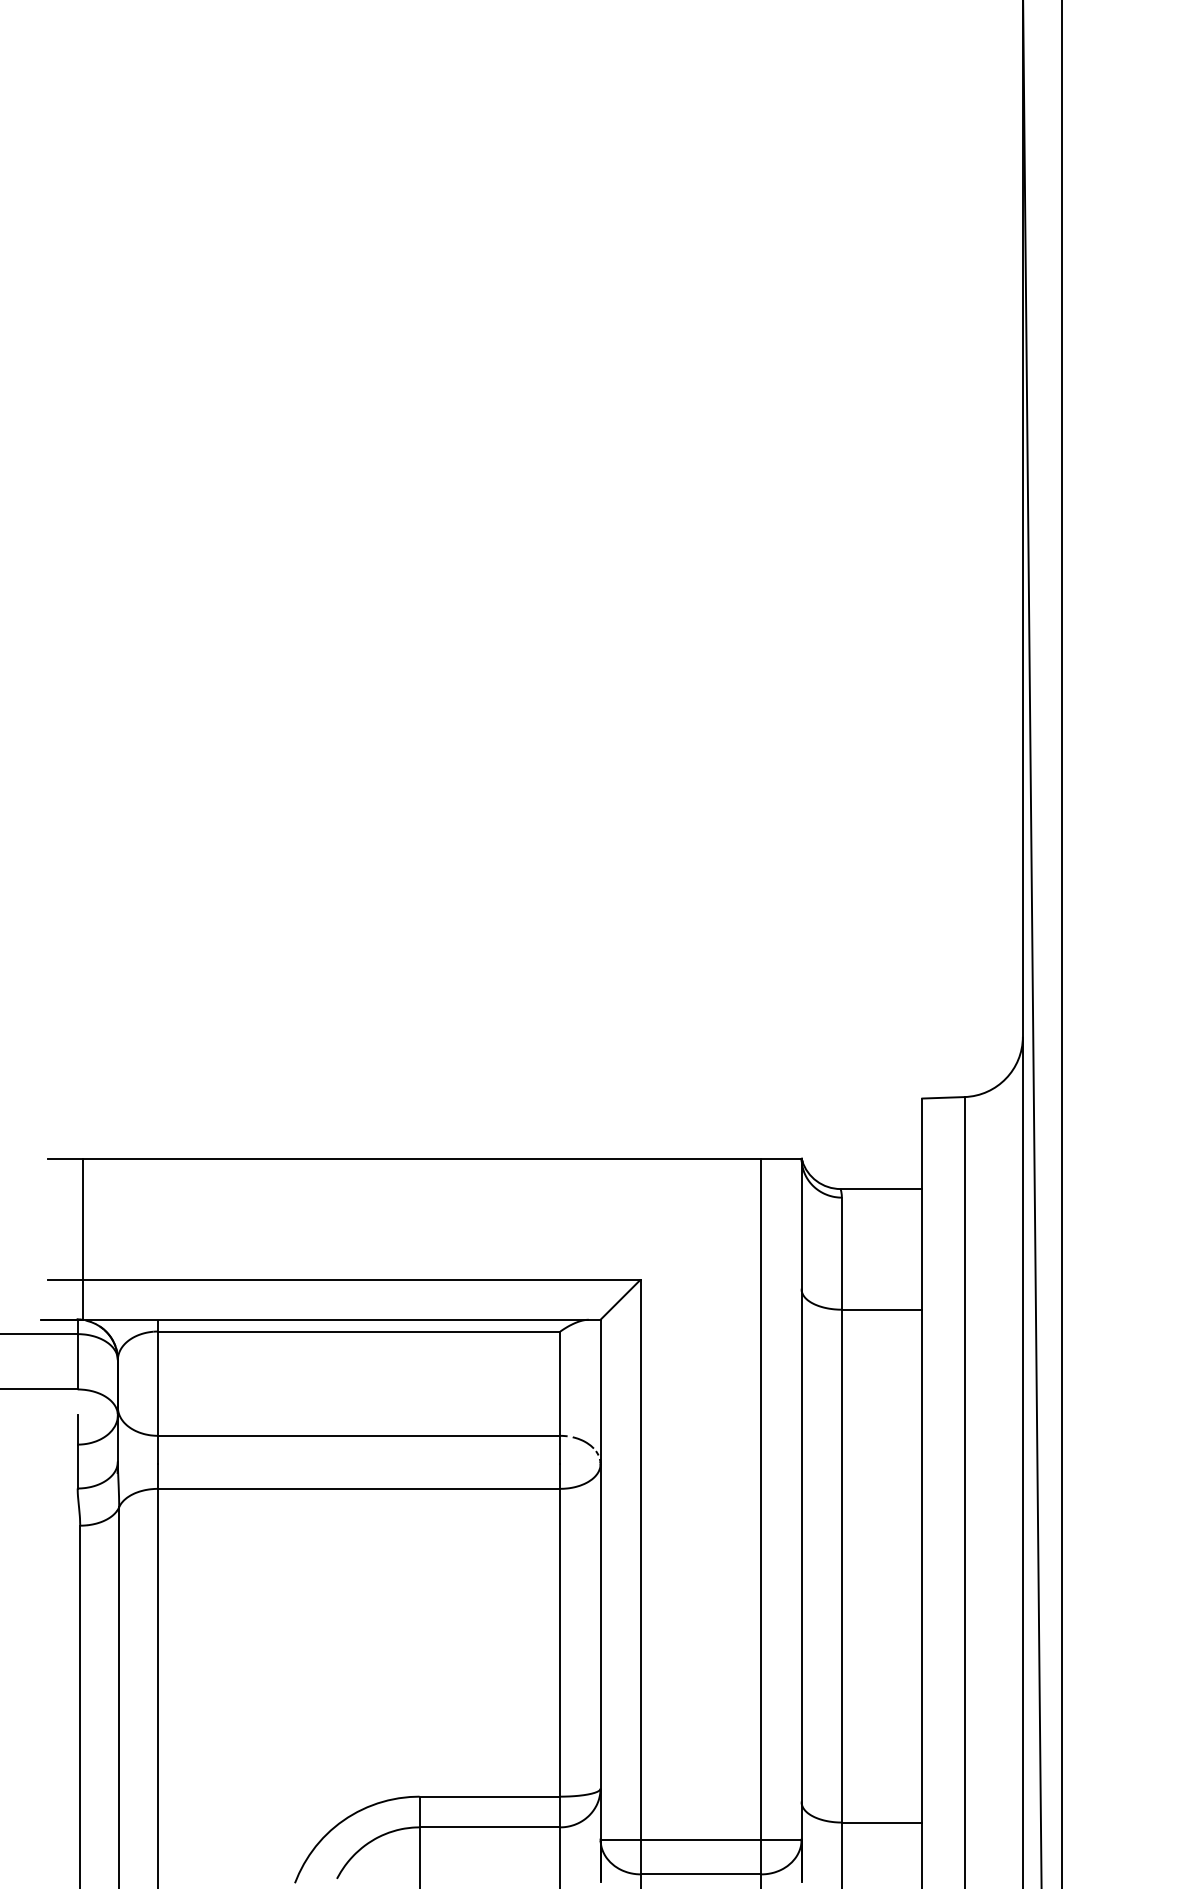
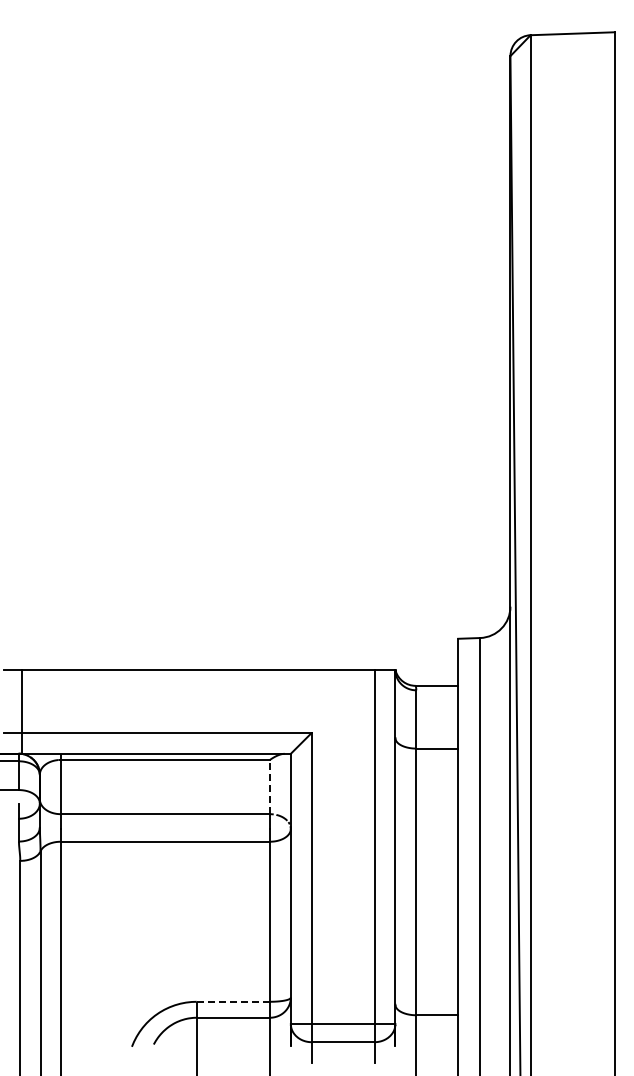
line: (559, 1382) -> (269, 786), solid -> dashed
line: (490, 1796) -> (233, 1001), solid -> dashed

